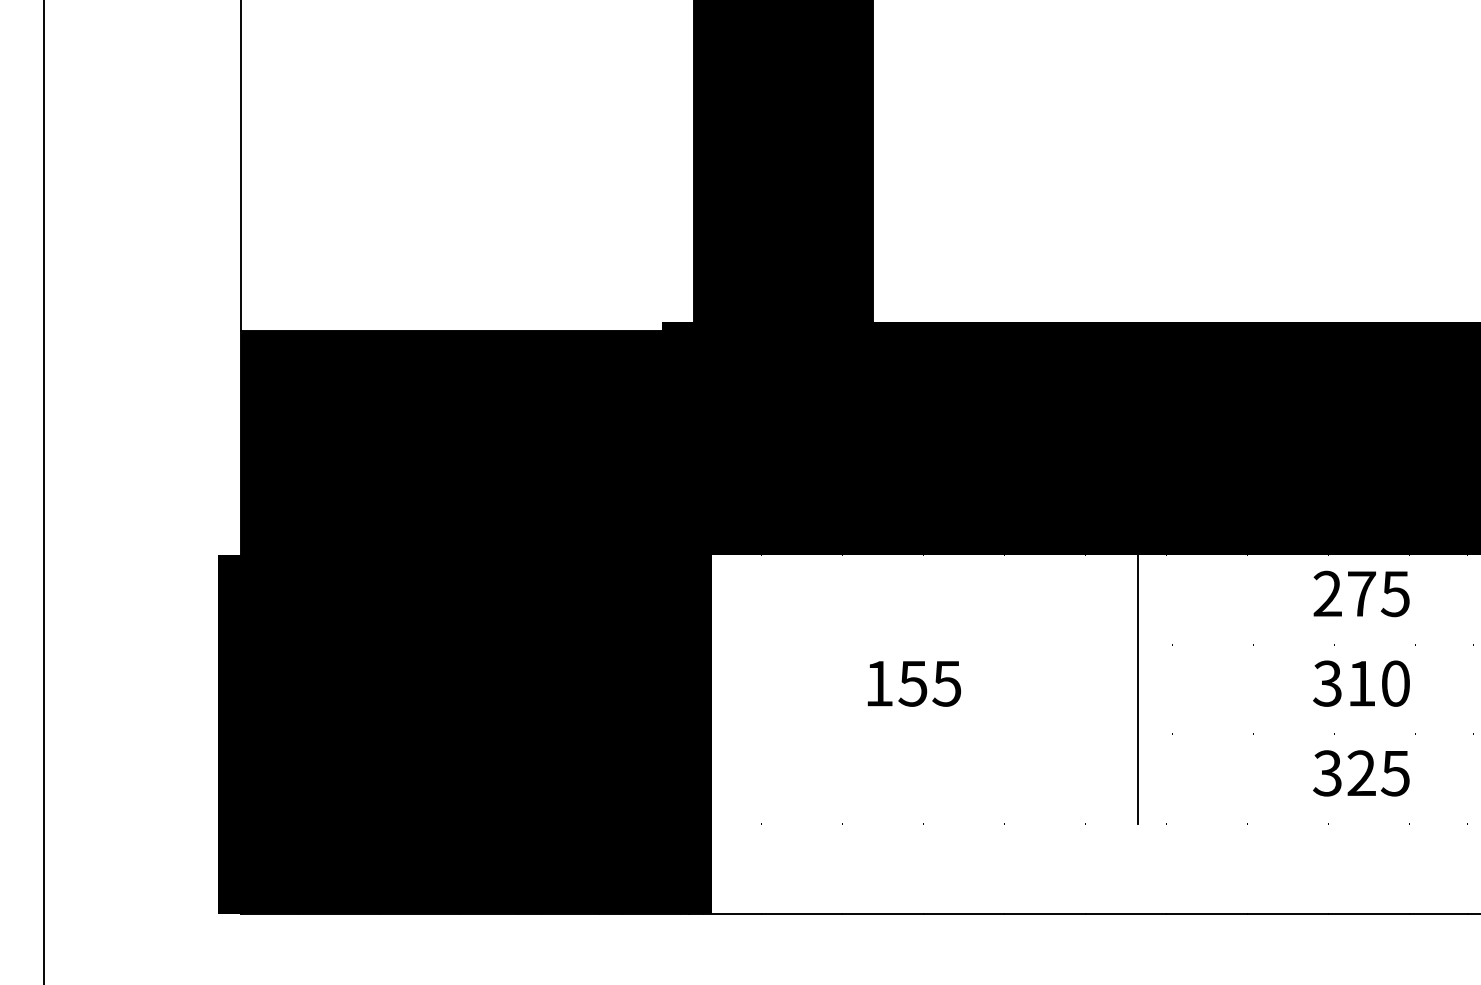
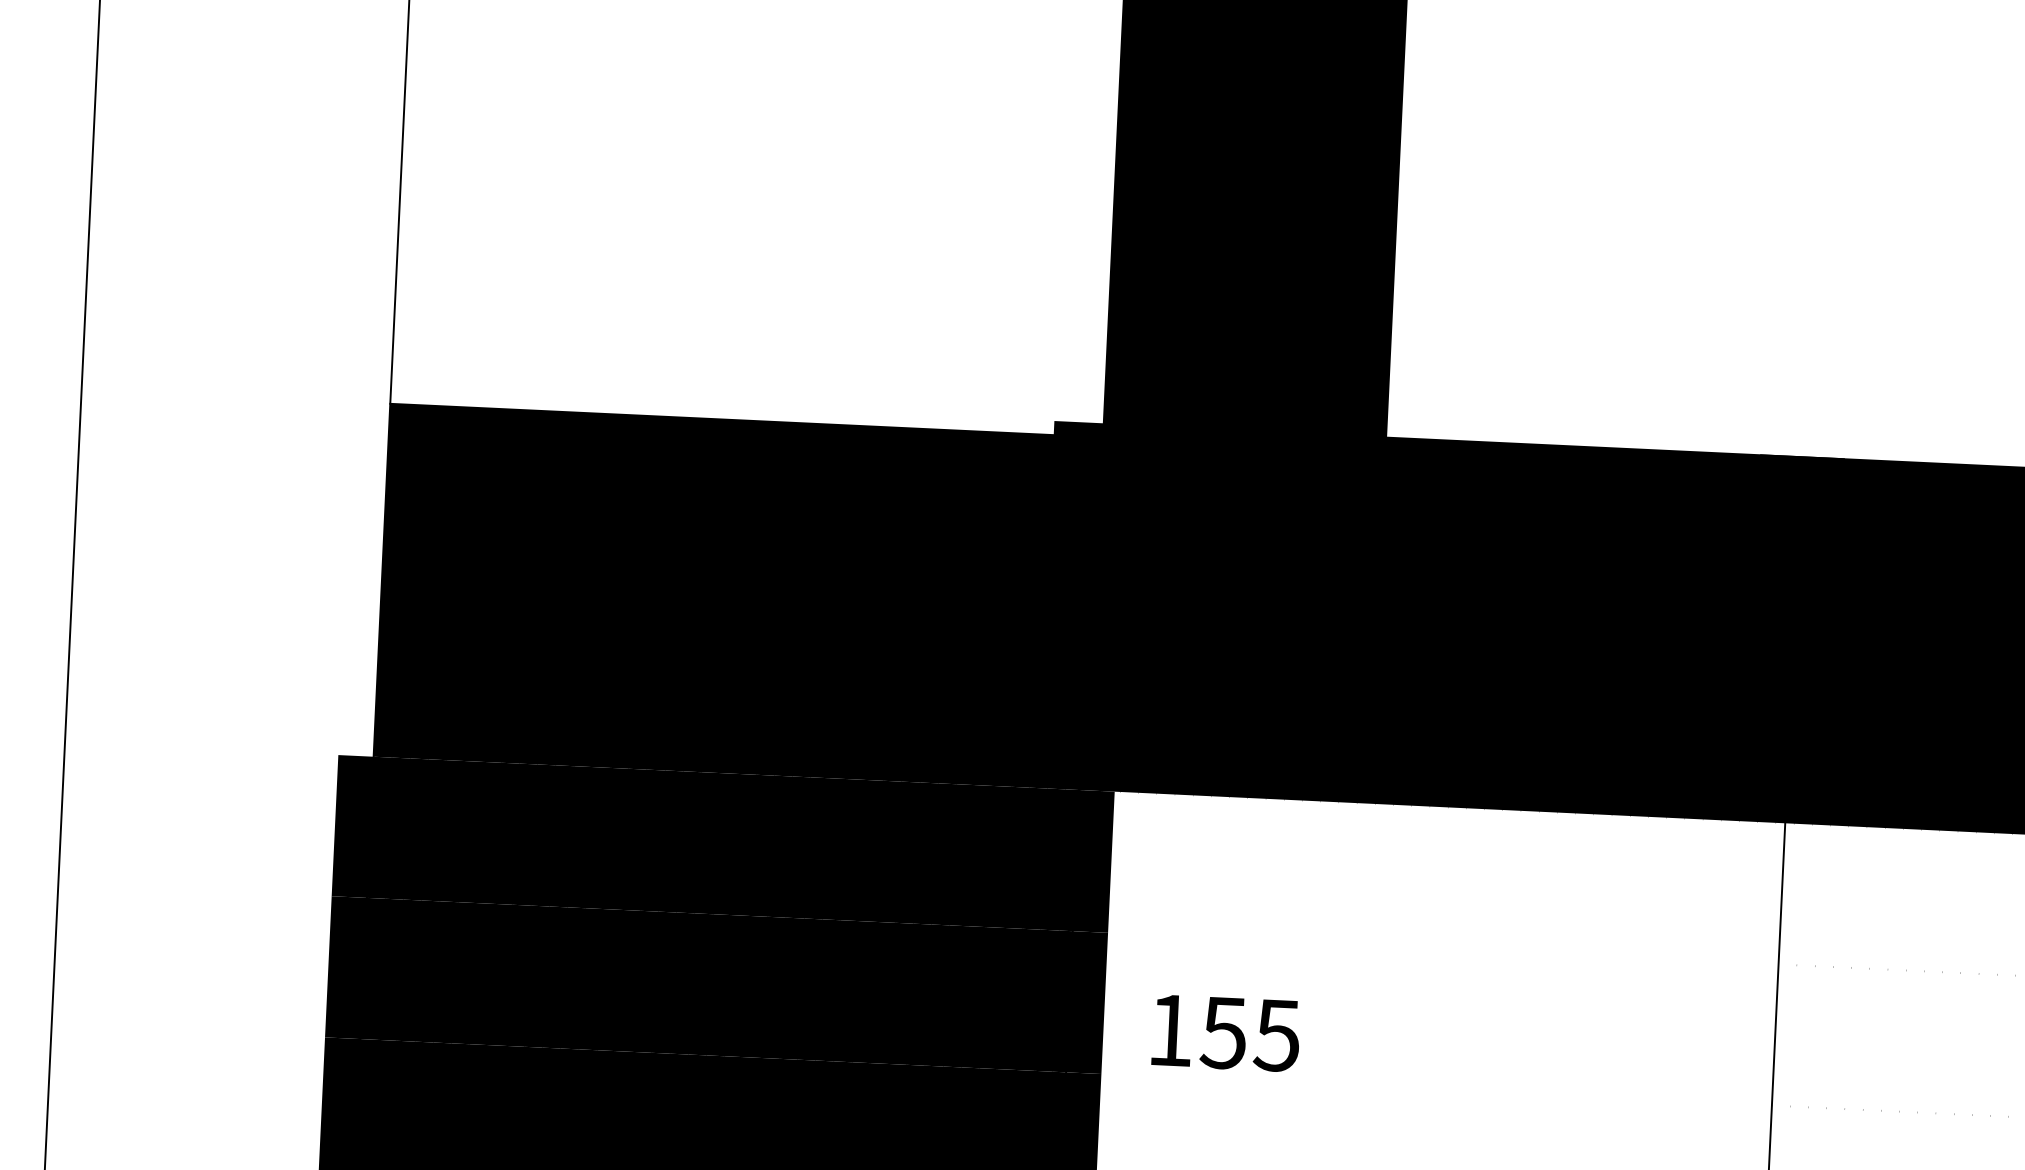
text: (914, 683) -> (1226, 1032), moved

